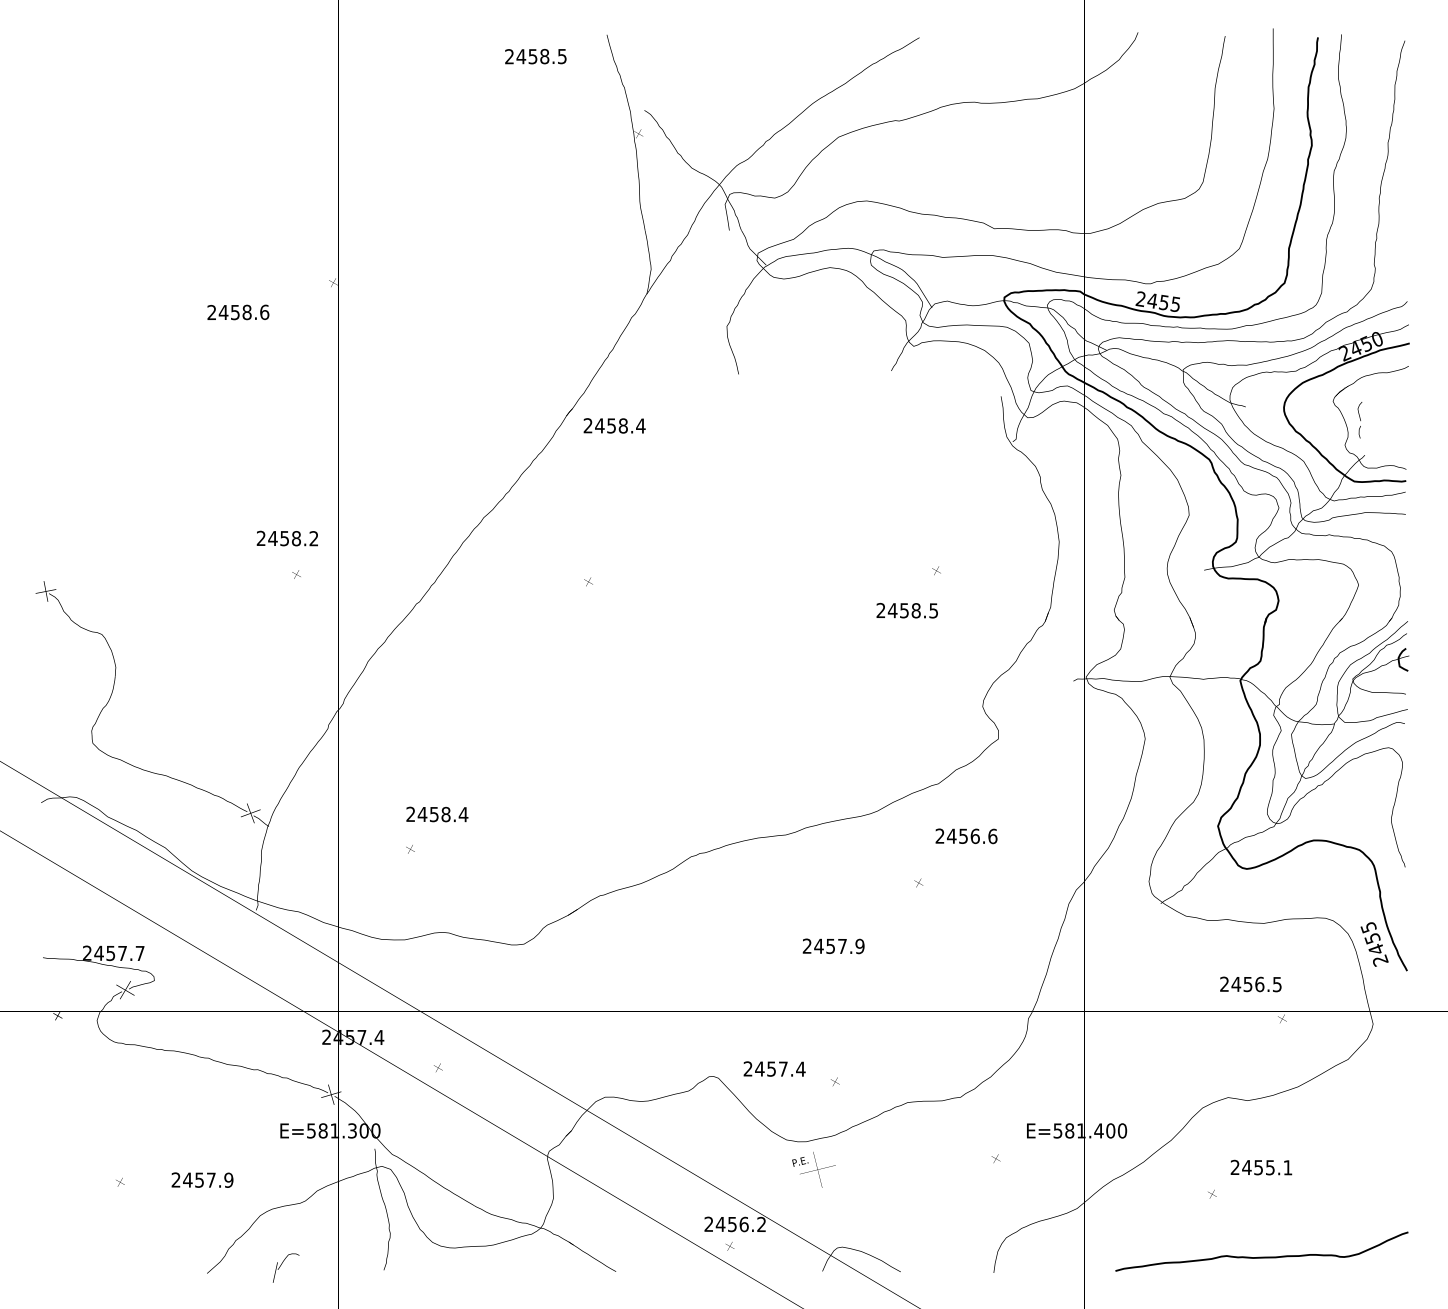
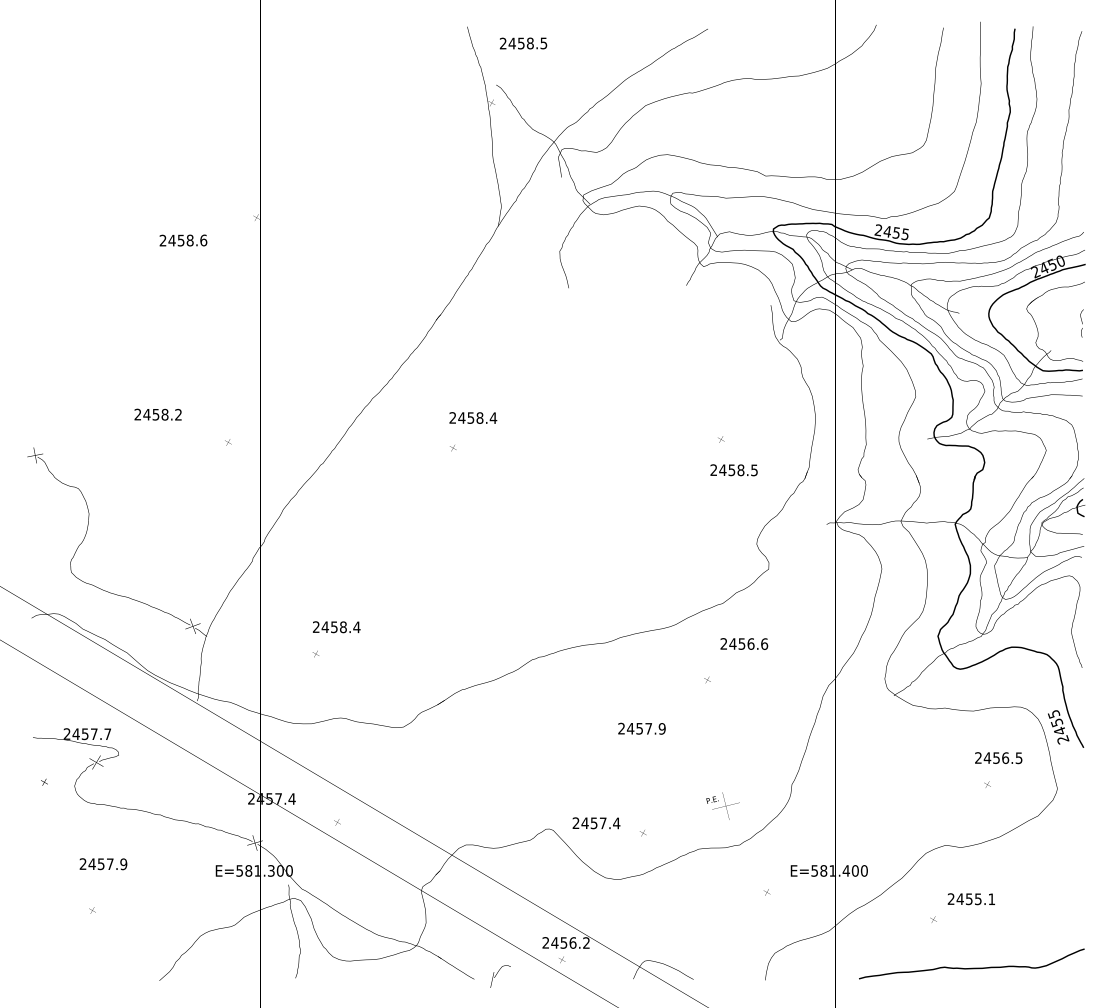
text: (535, 56) -> (523, 43), moved
part: (1359, 420) -> (1081, 323), moved
text: (614, 425) -> (473, 417), moved
text: (286, 538) -> (157, 414), moved
text: (906, 610) -> (733, 470), moved
text: (1250, 984) -> (998, 758), moved
text: (813, 1169) -> (722, 805), moved
text: (202, 1179) -> (103, 863), moved
part: (286, 1267) -> (500, 976), moved

